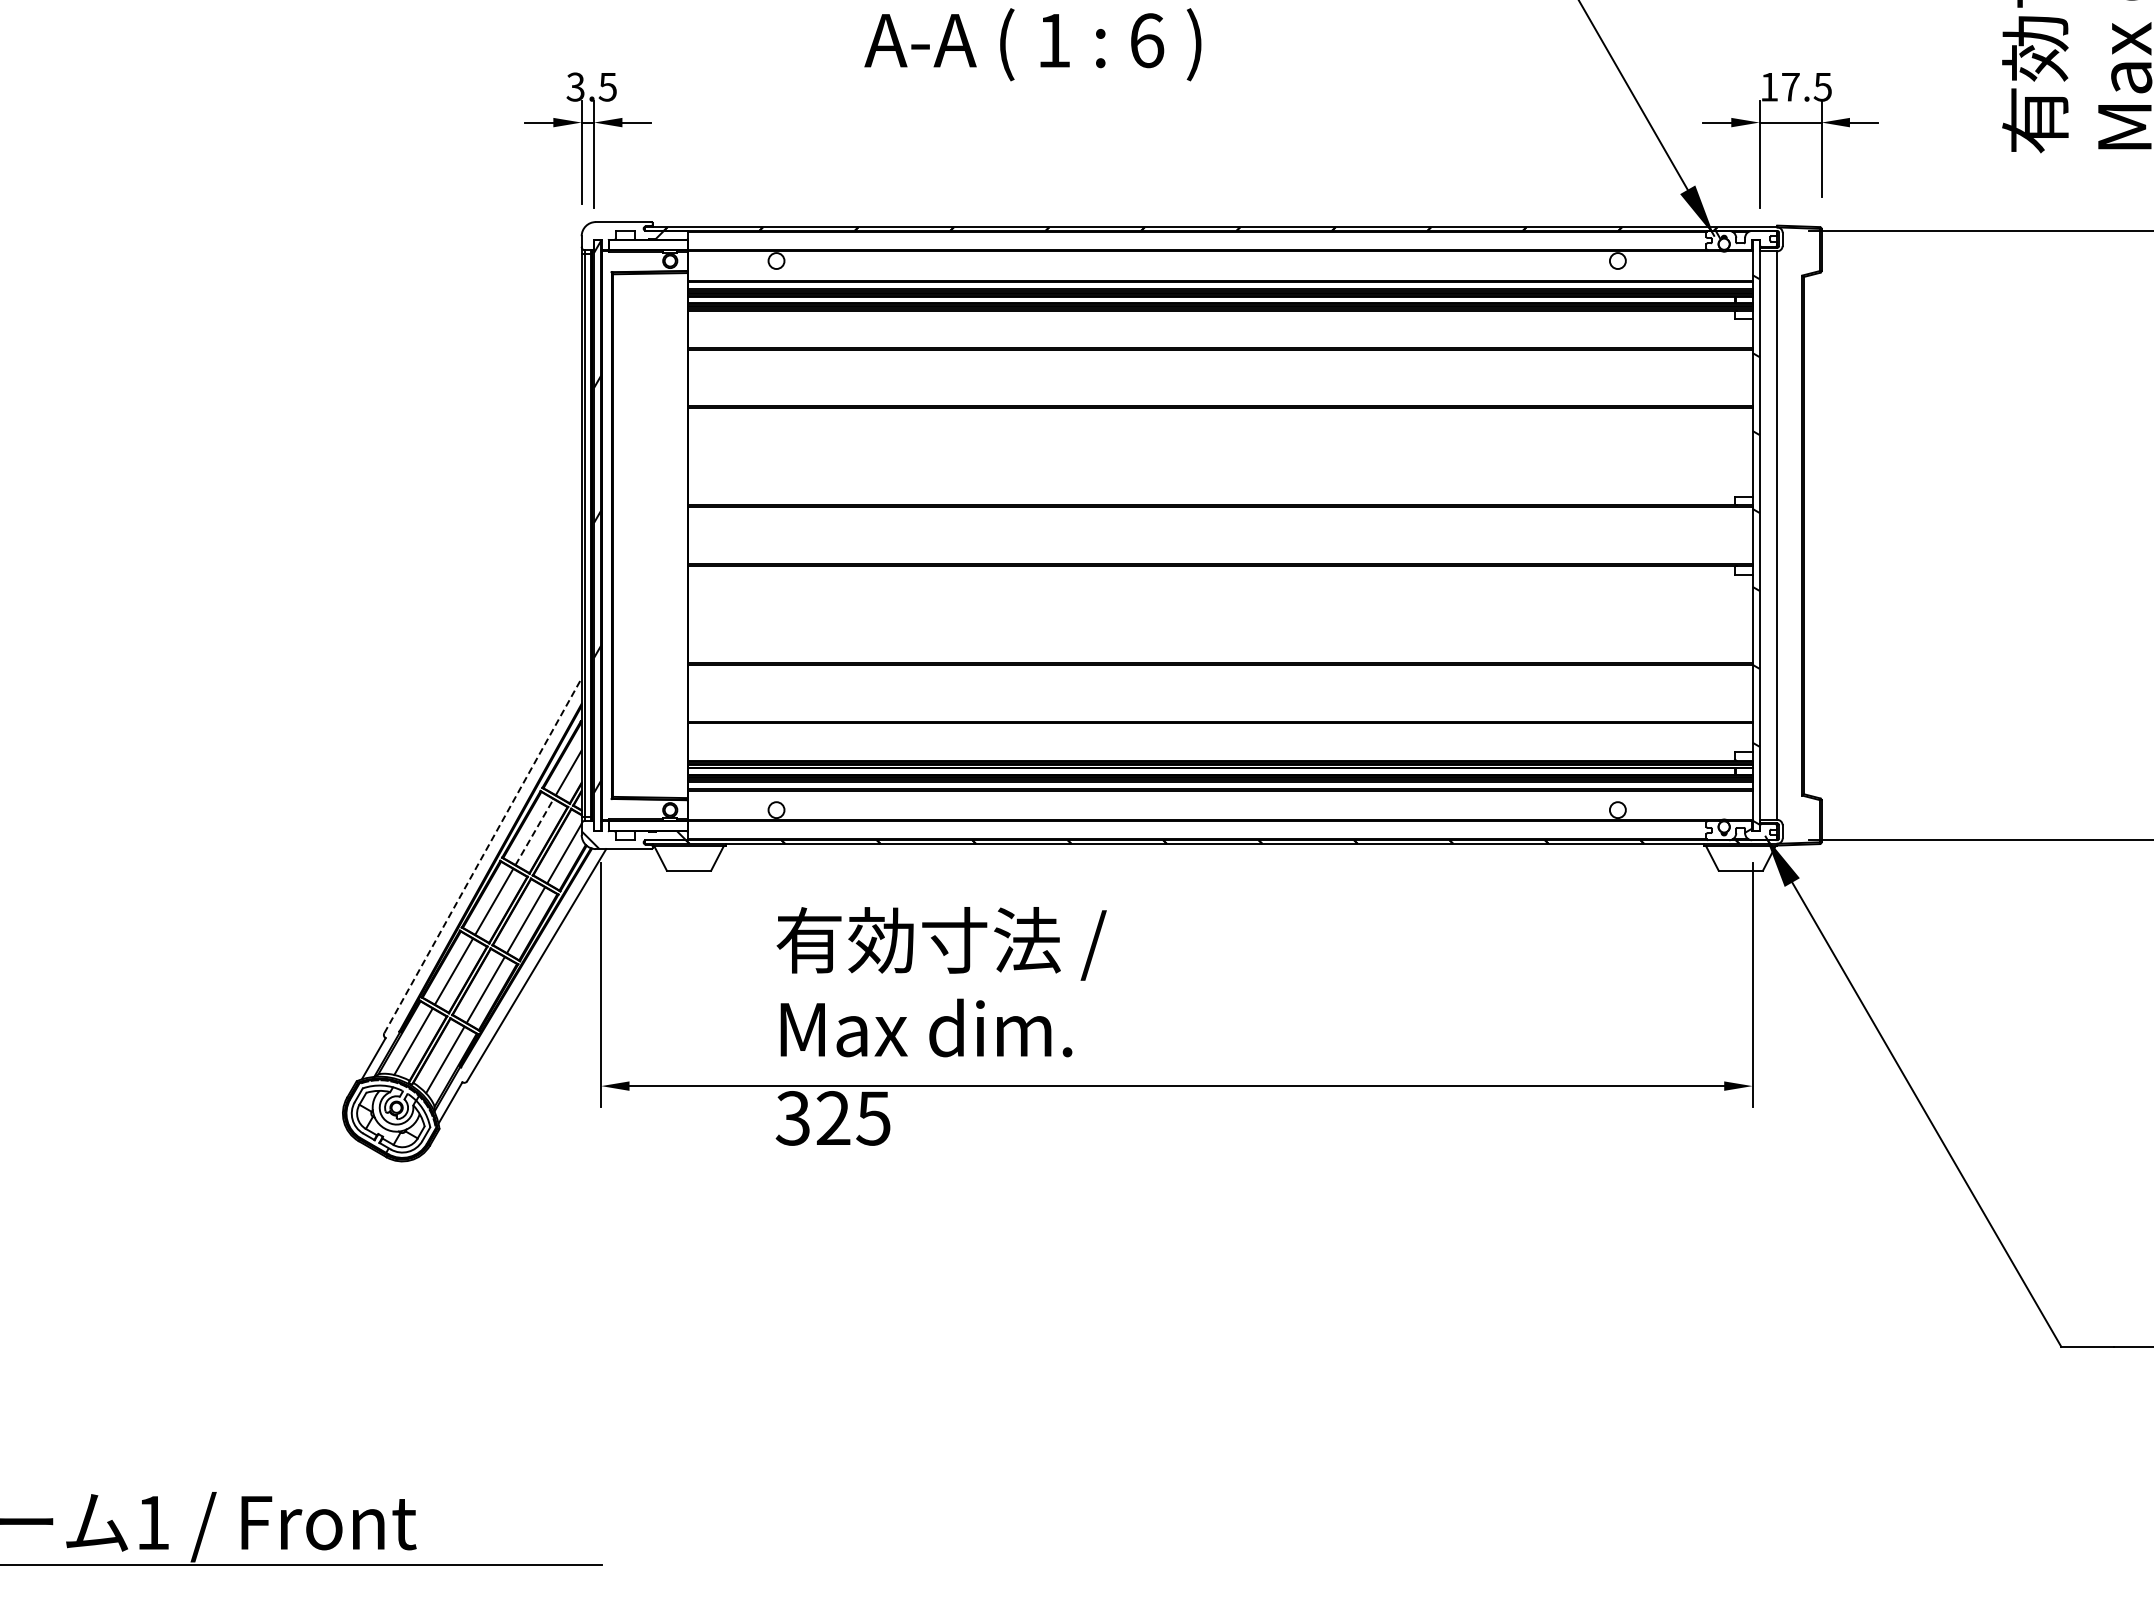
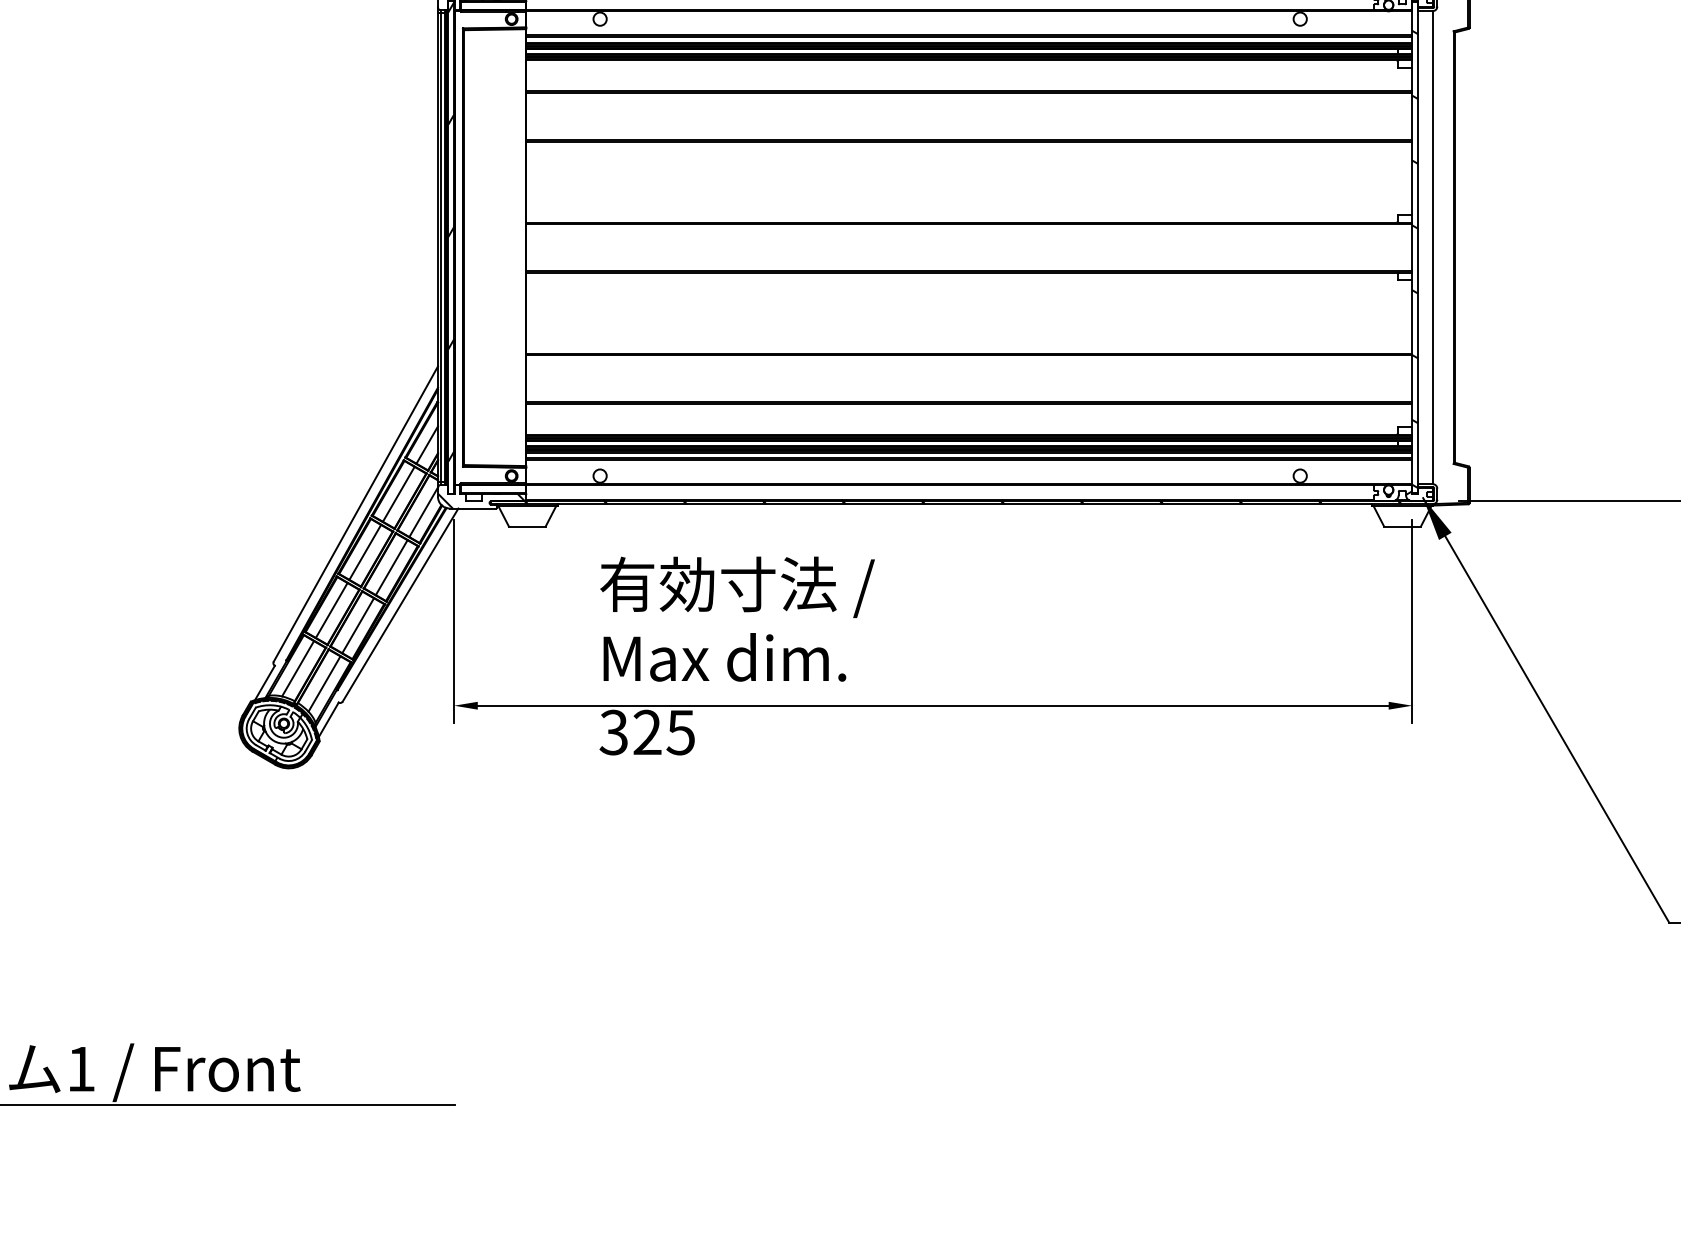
line: (534, 831) -> (398, 493), dashed -> solid
line: (483, 855) -> (356, 513), dashed -> solid

